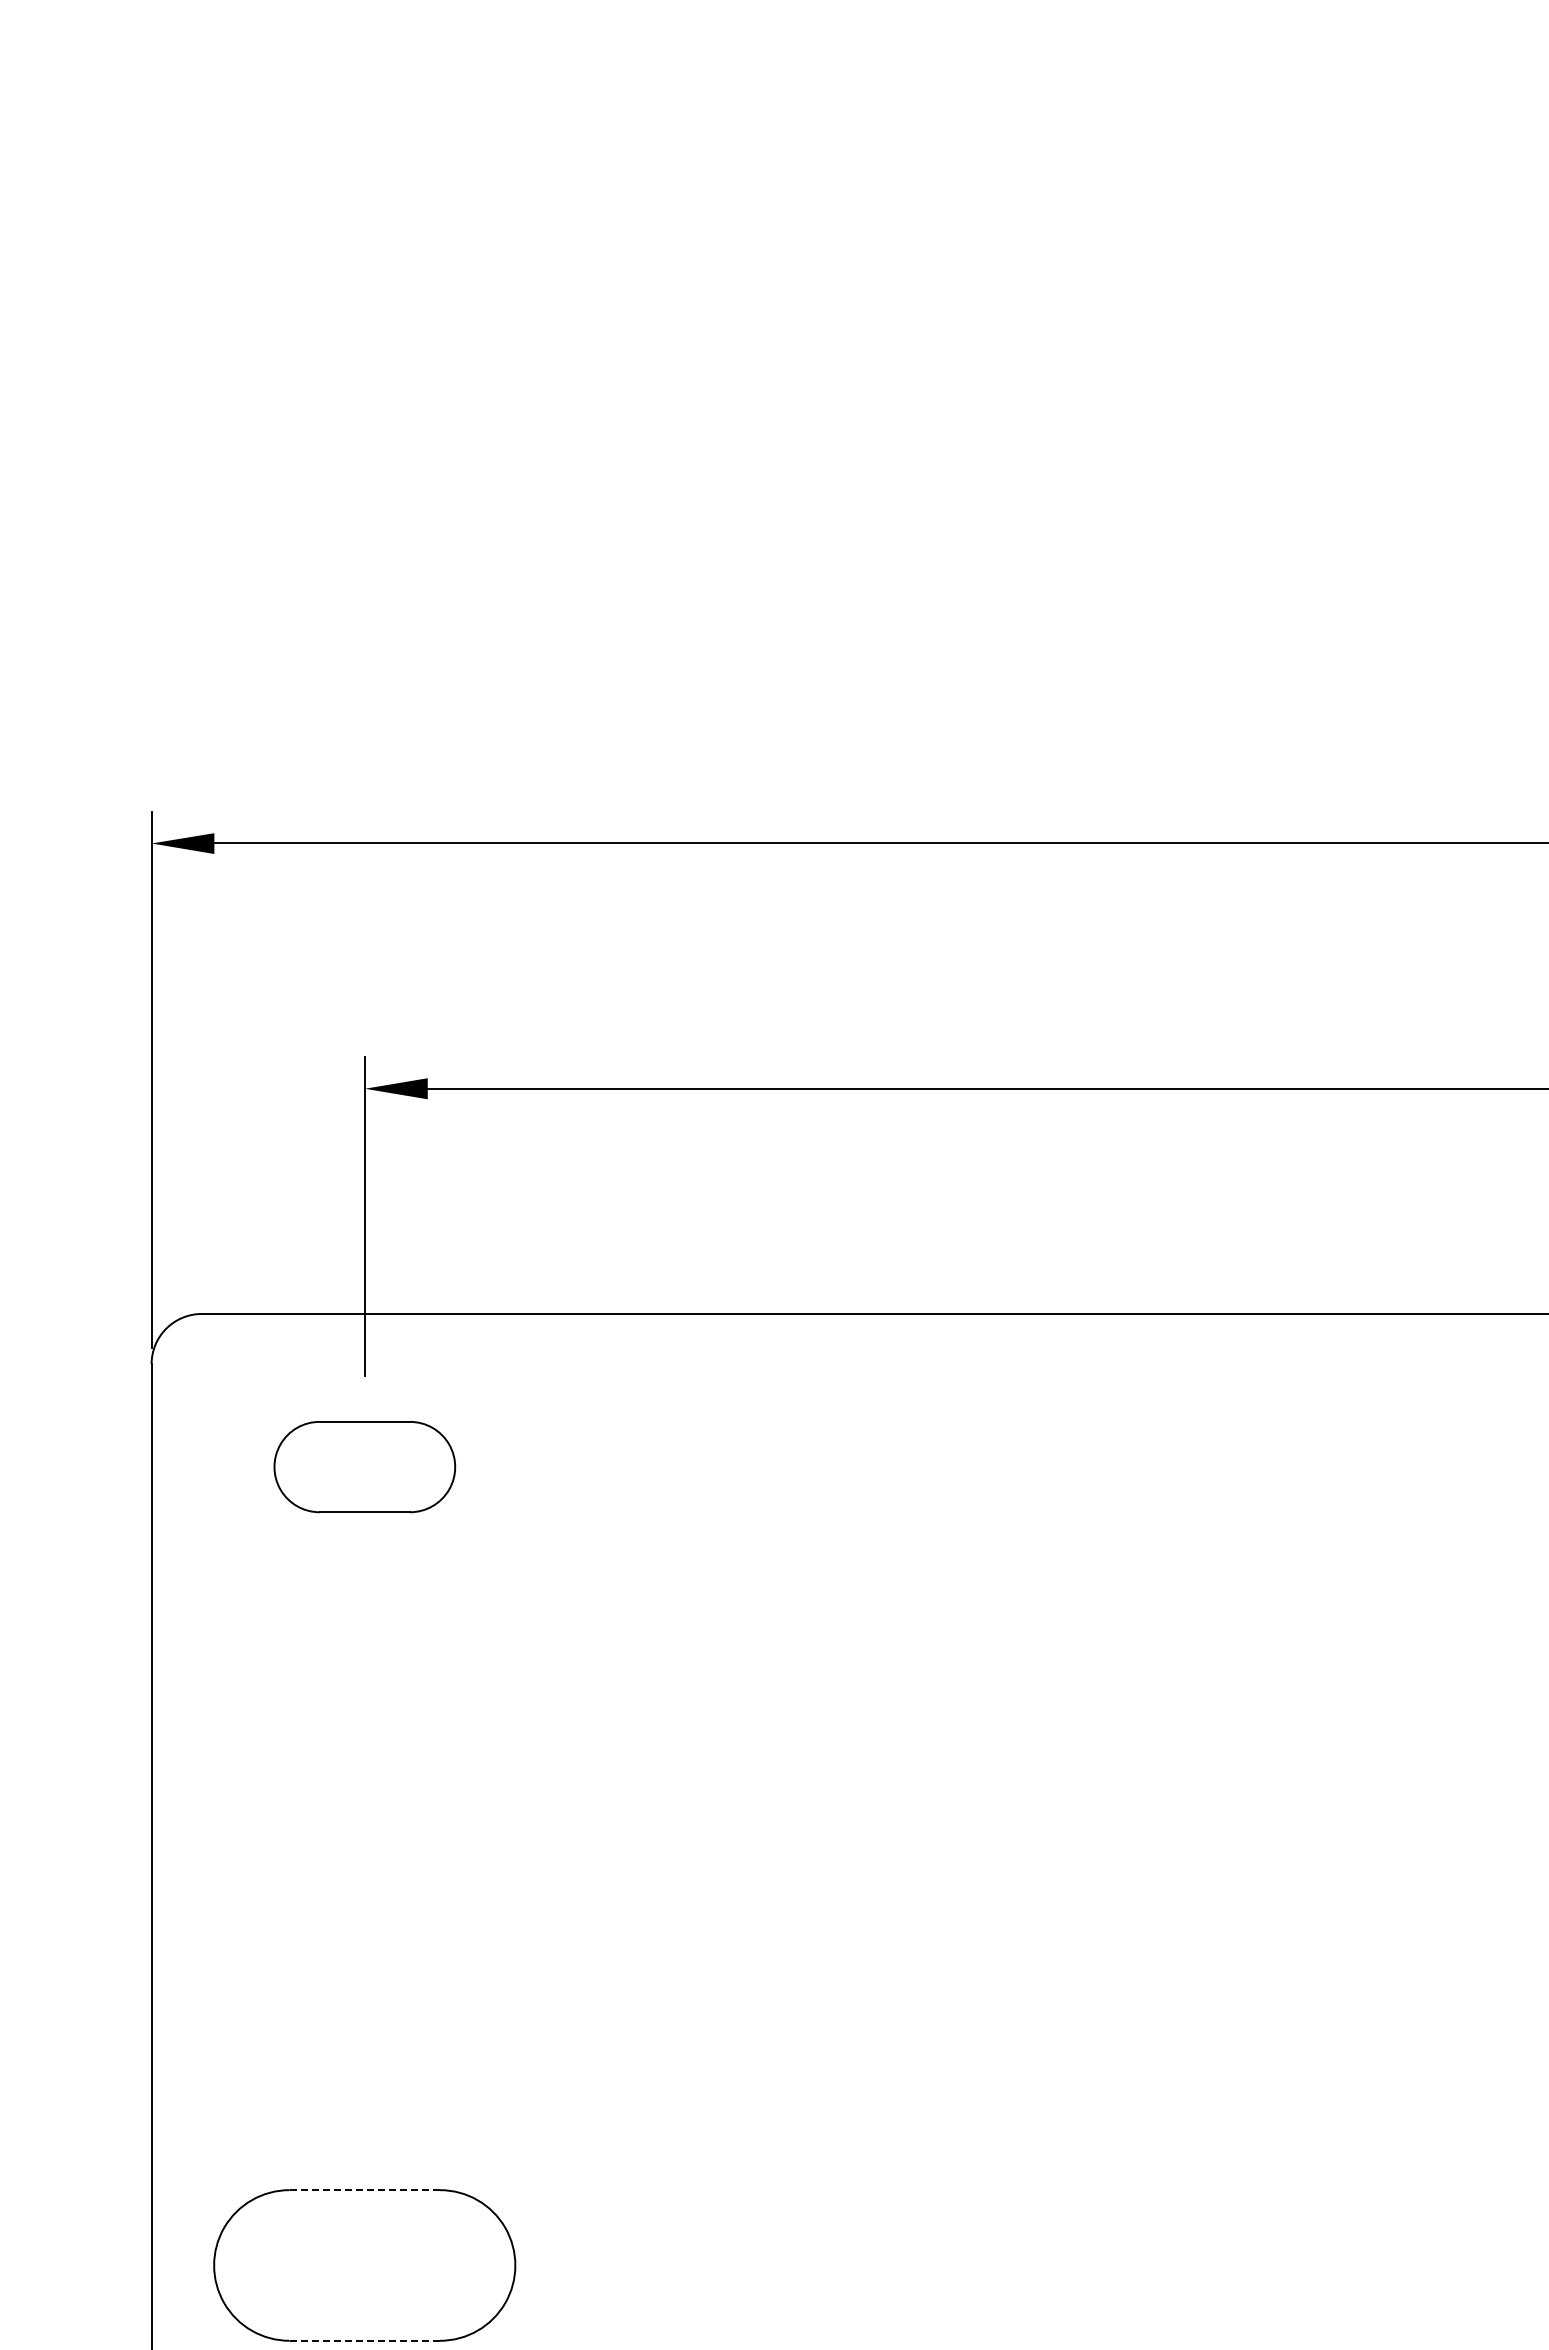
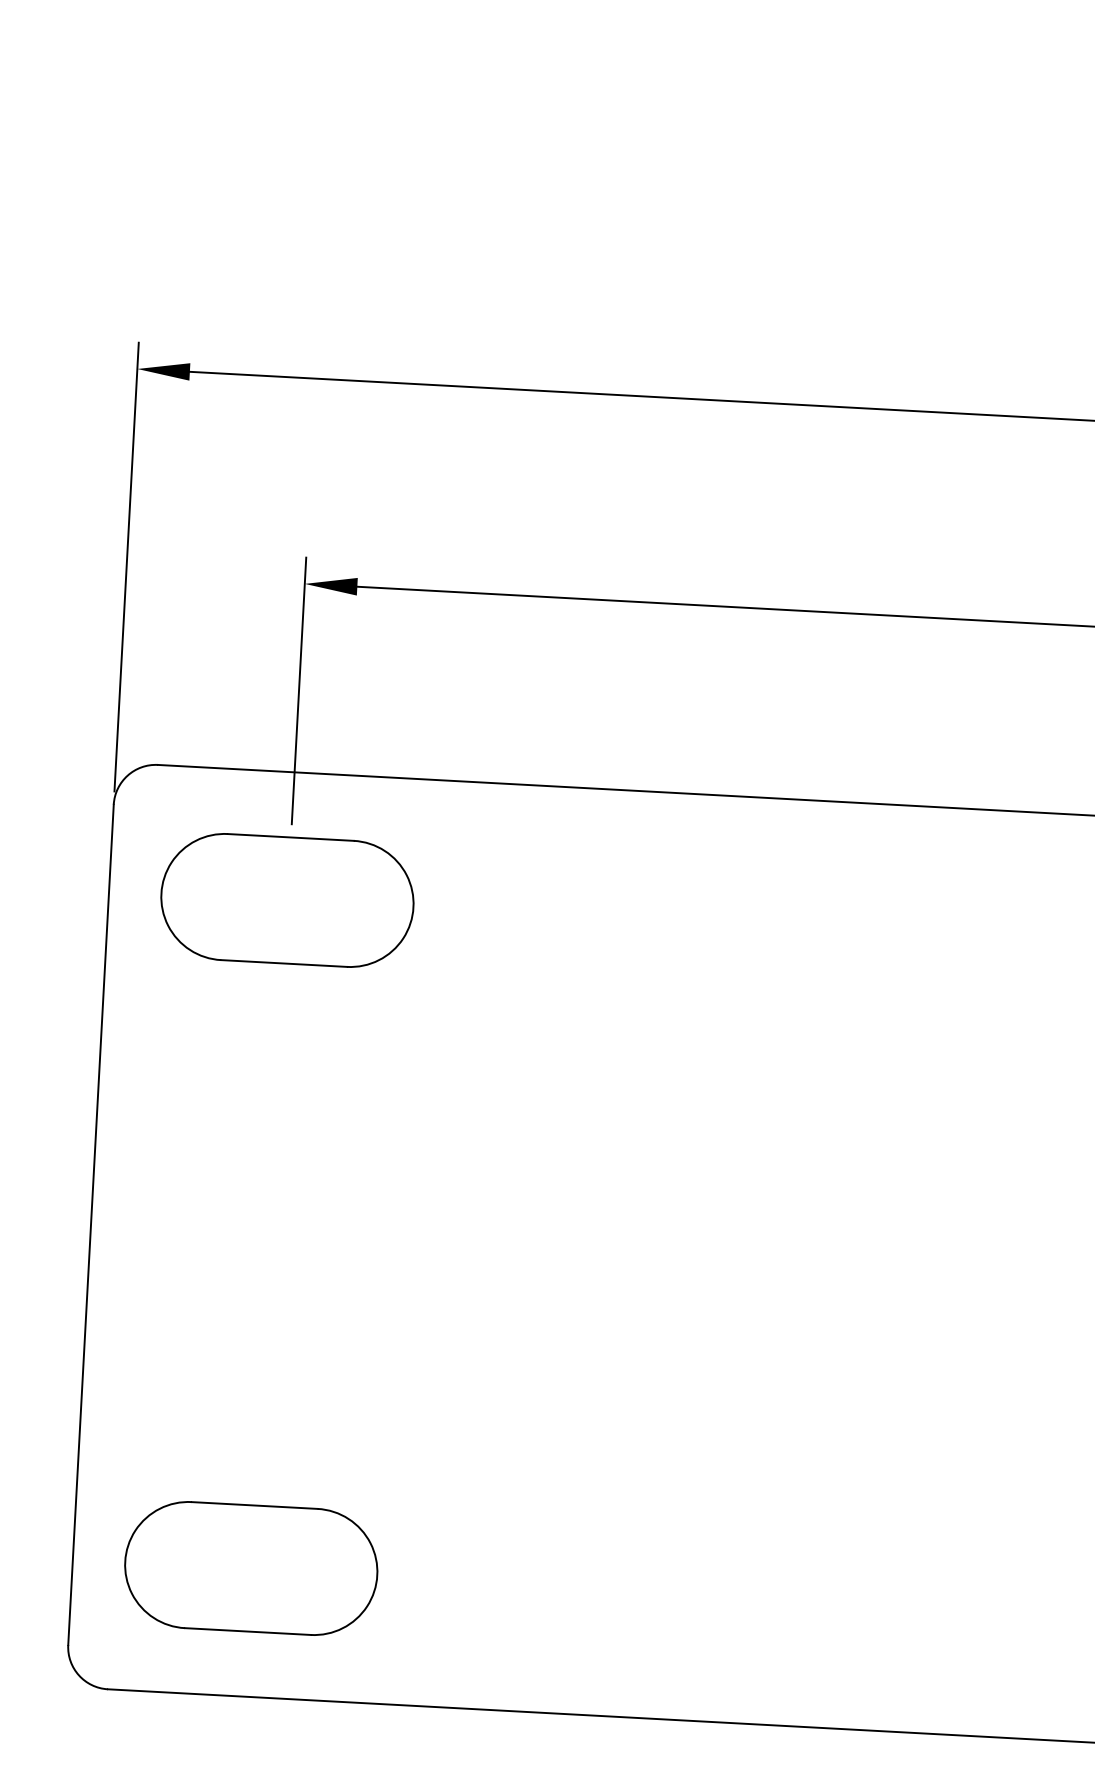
part: (364, 1466) -> (287, 899), size x1.67
line: (365, 2190) -> (255, 1505), dashed -> solid
line: (364, 2340) -> (247, 1631), dashed -> solid

